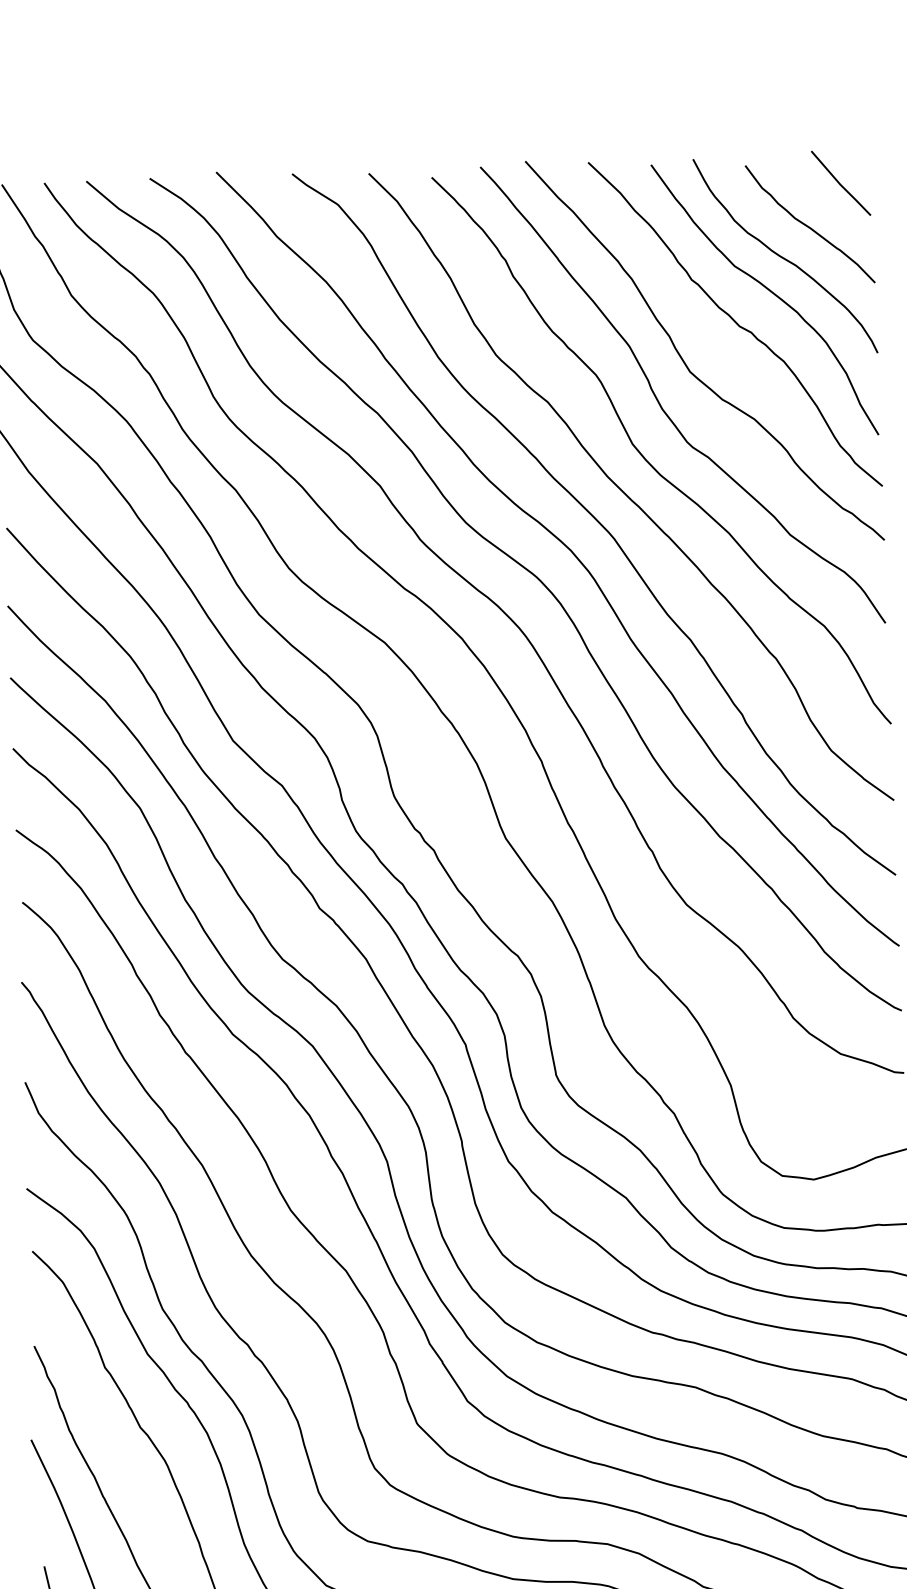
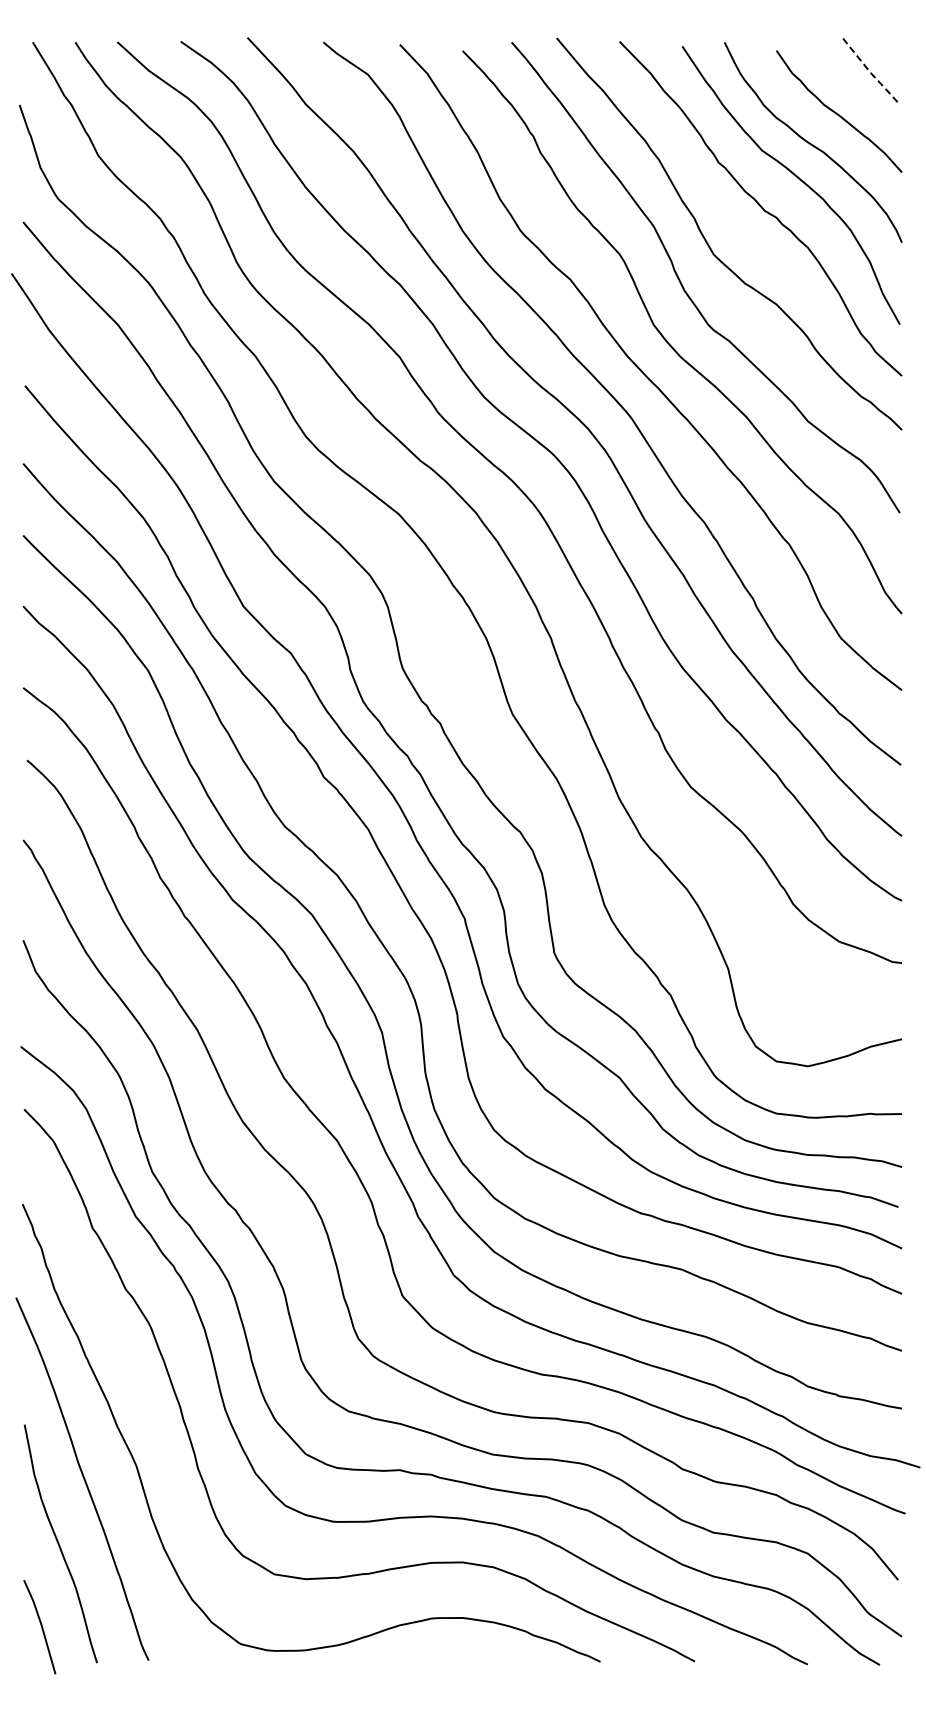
line: (840, 184) -> (870, 72), solid -> dashed

